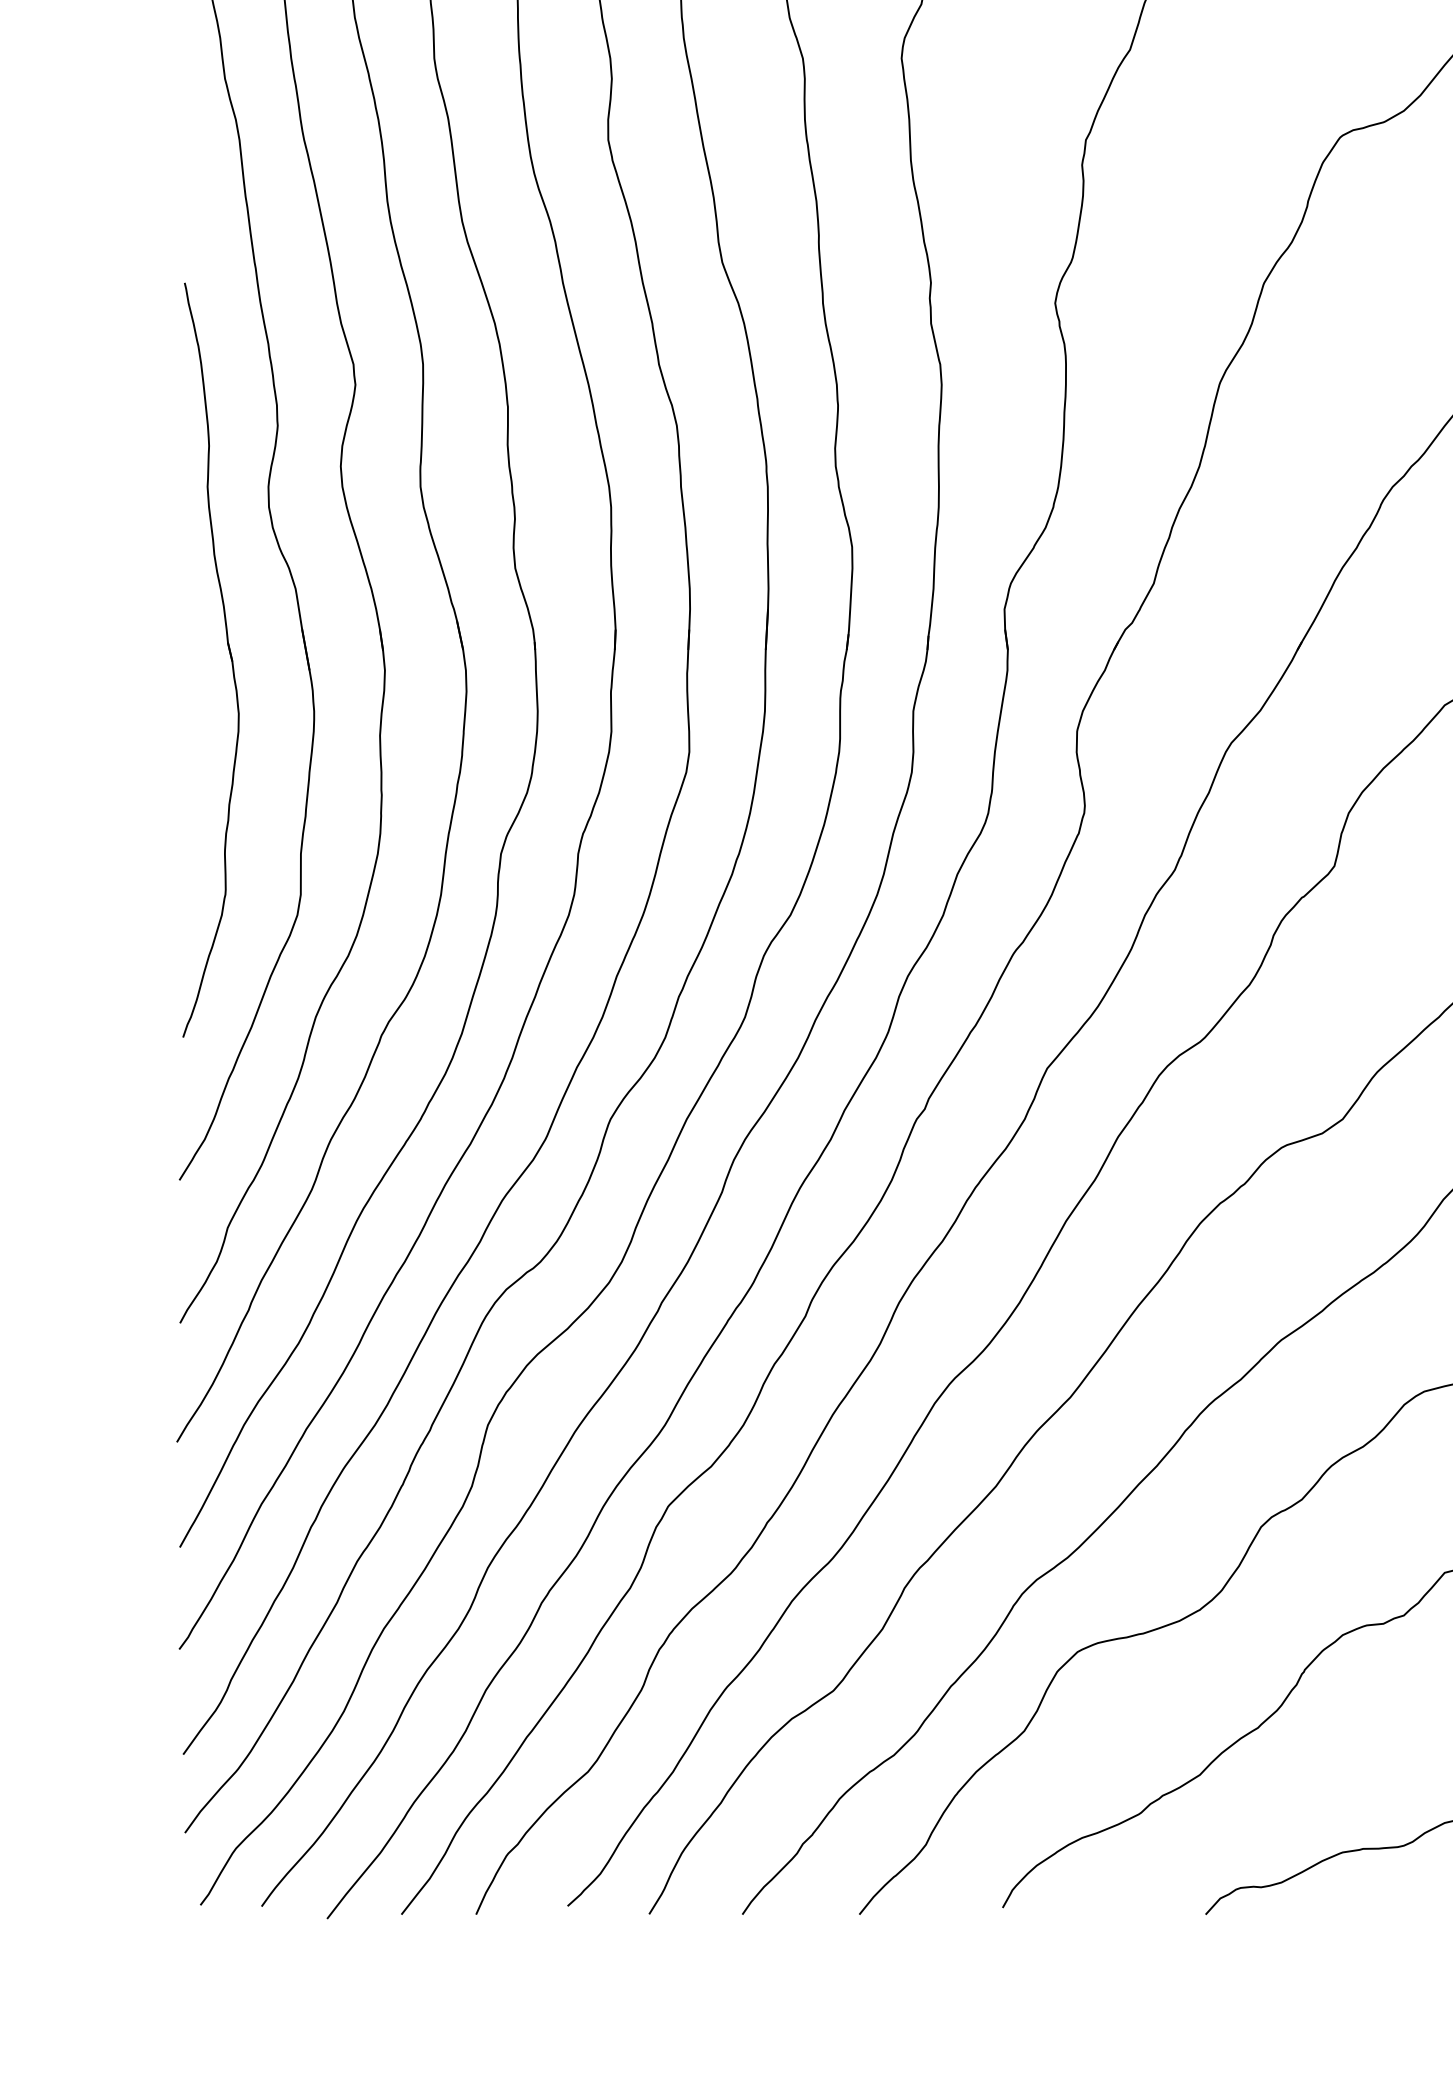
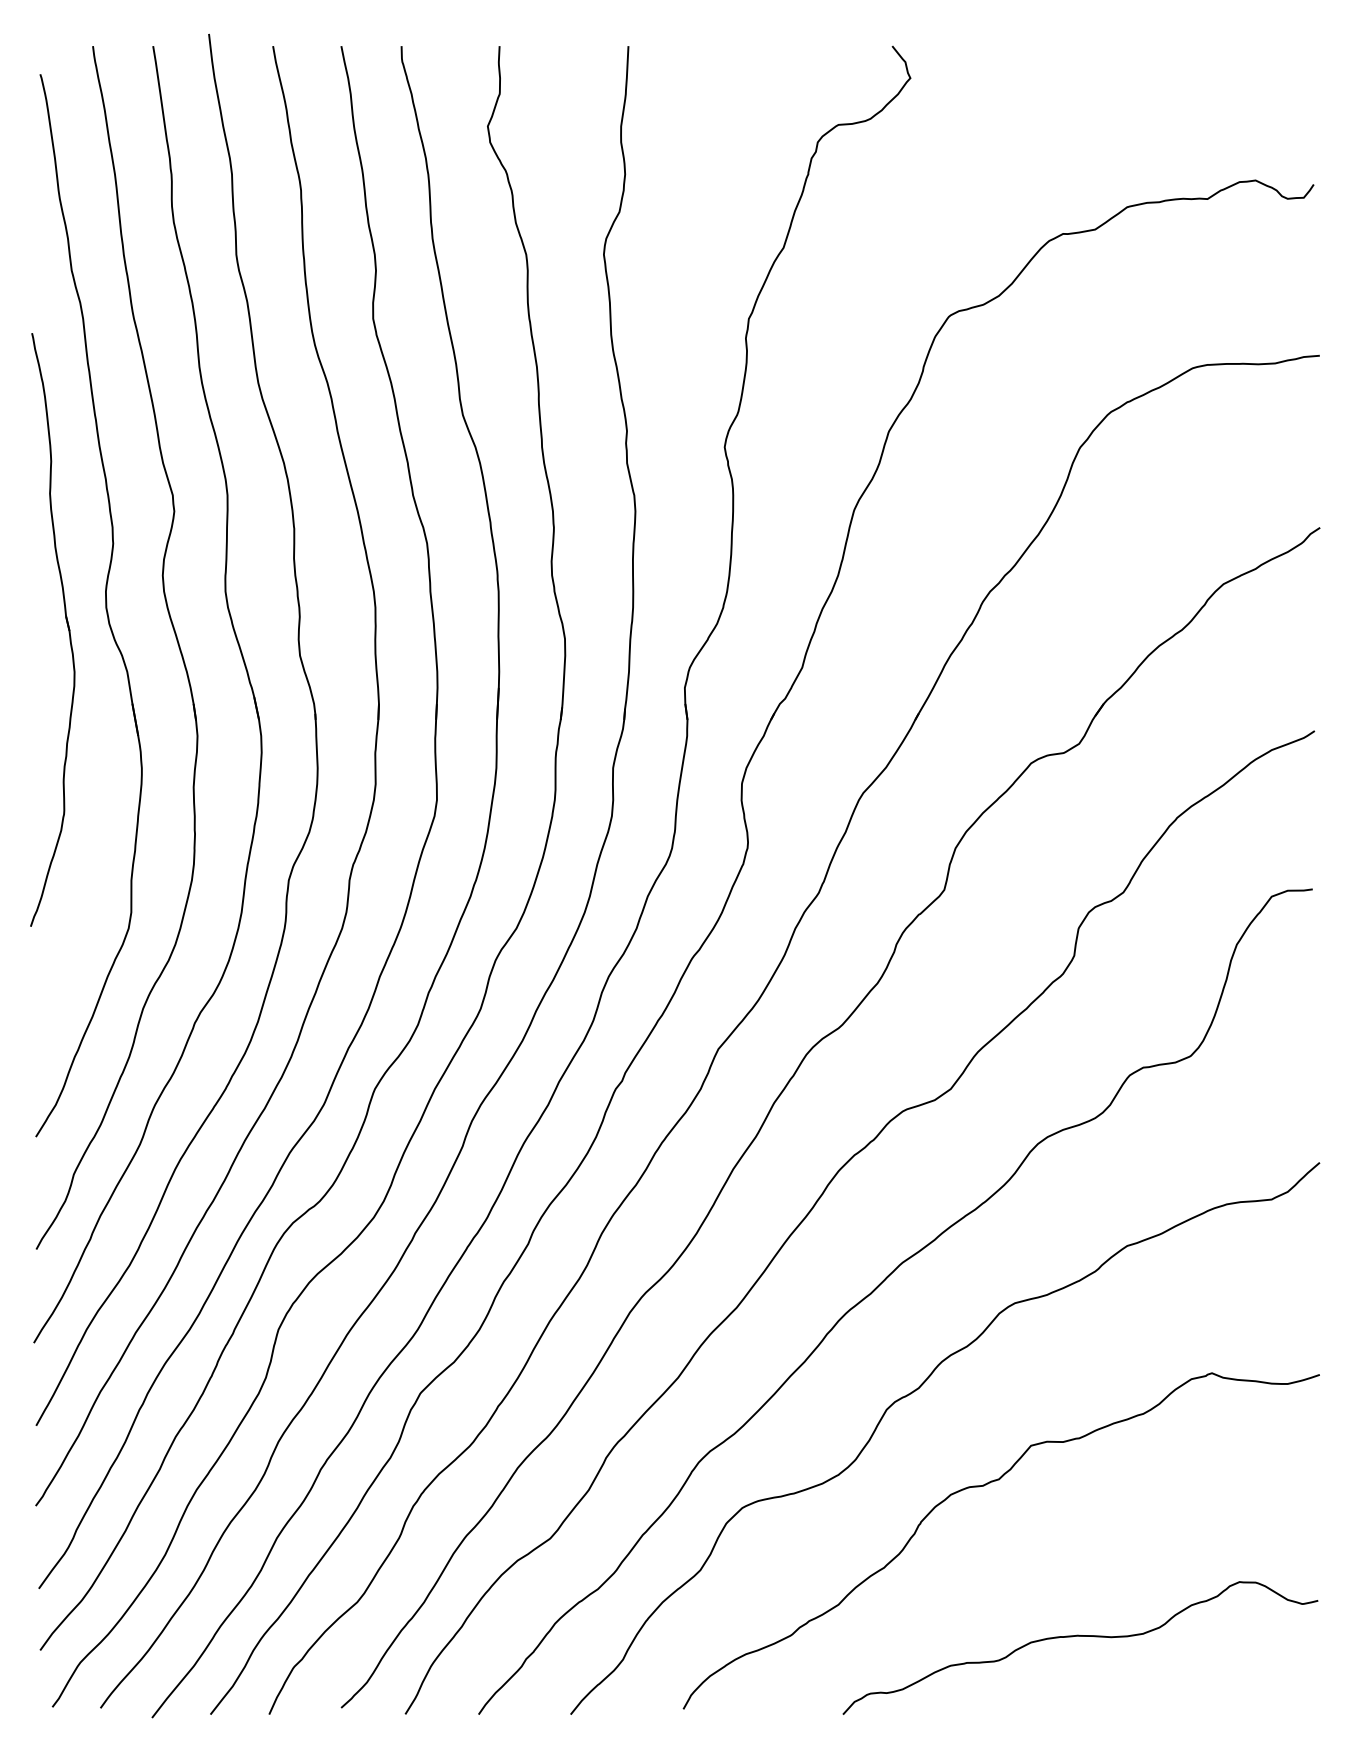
part: (229, 657) -> (67, 627), moved

